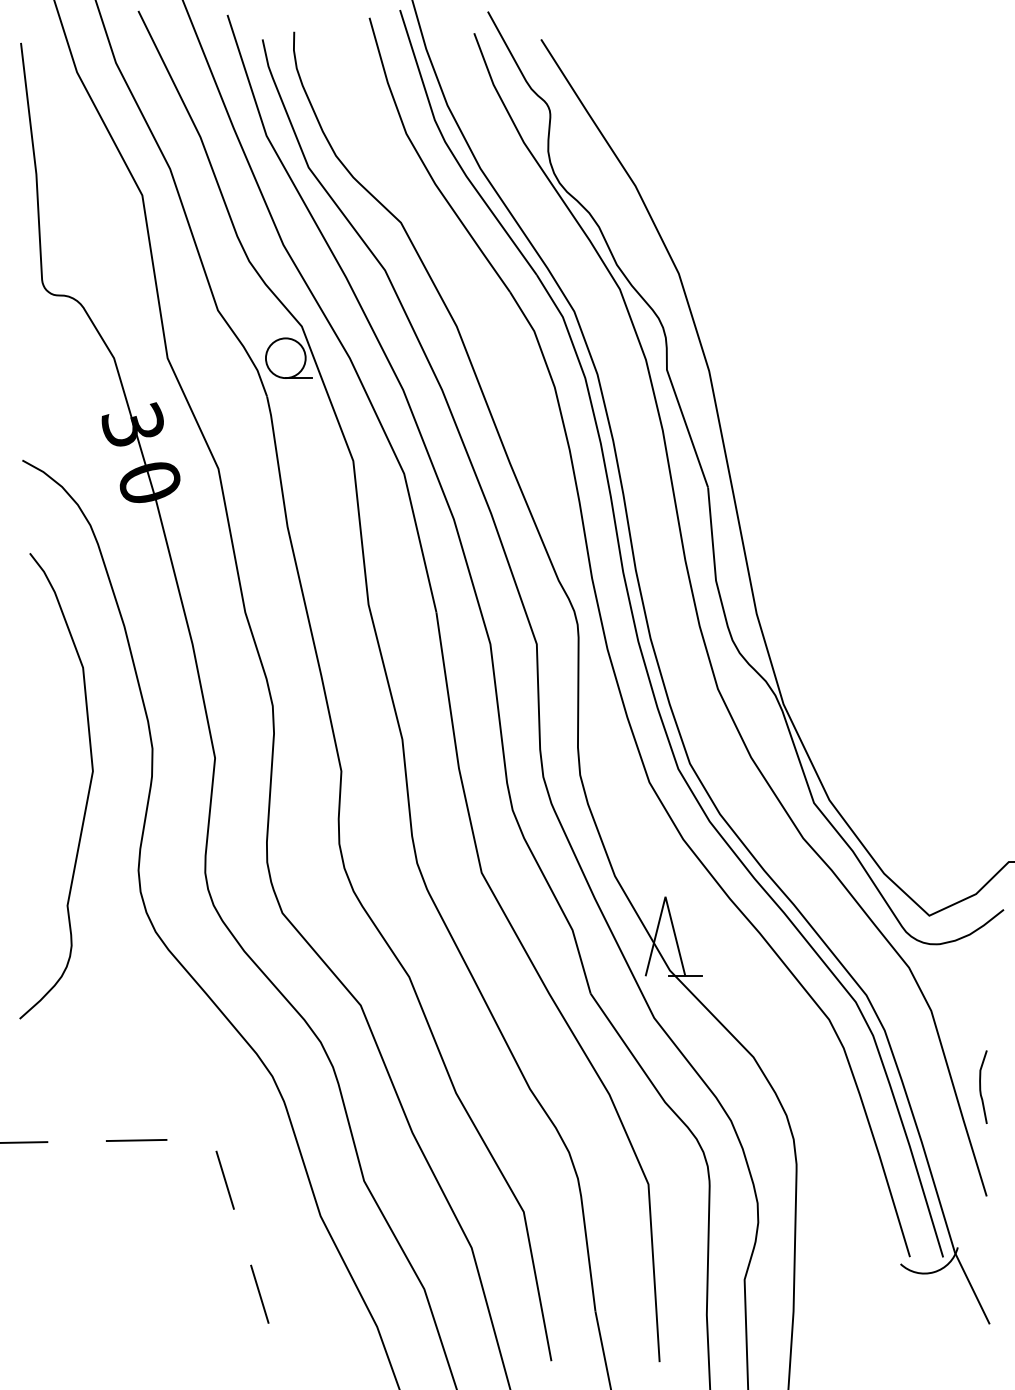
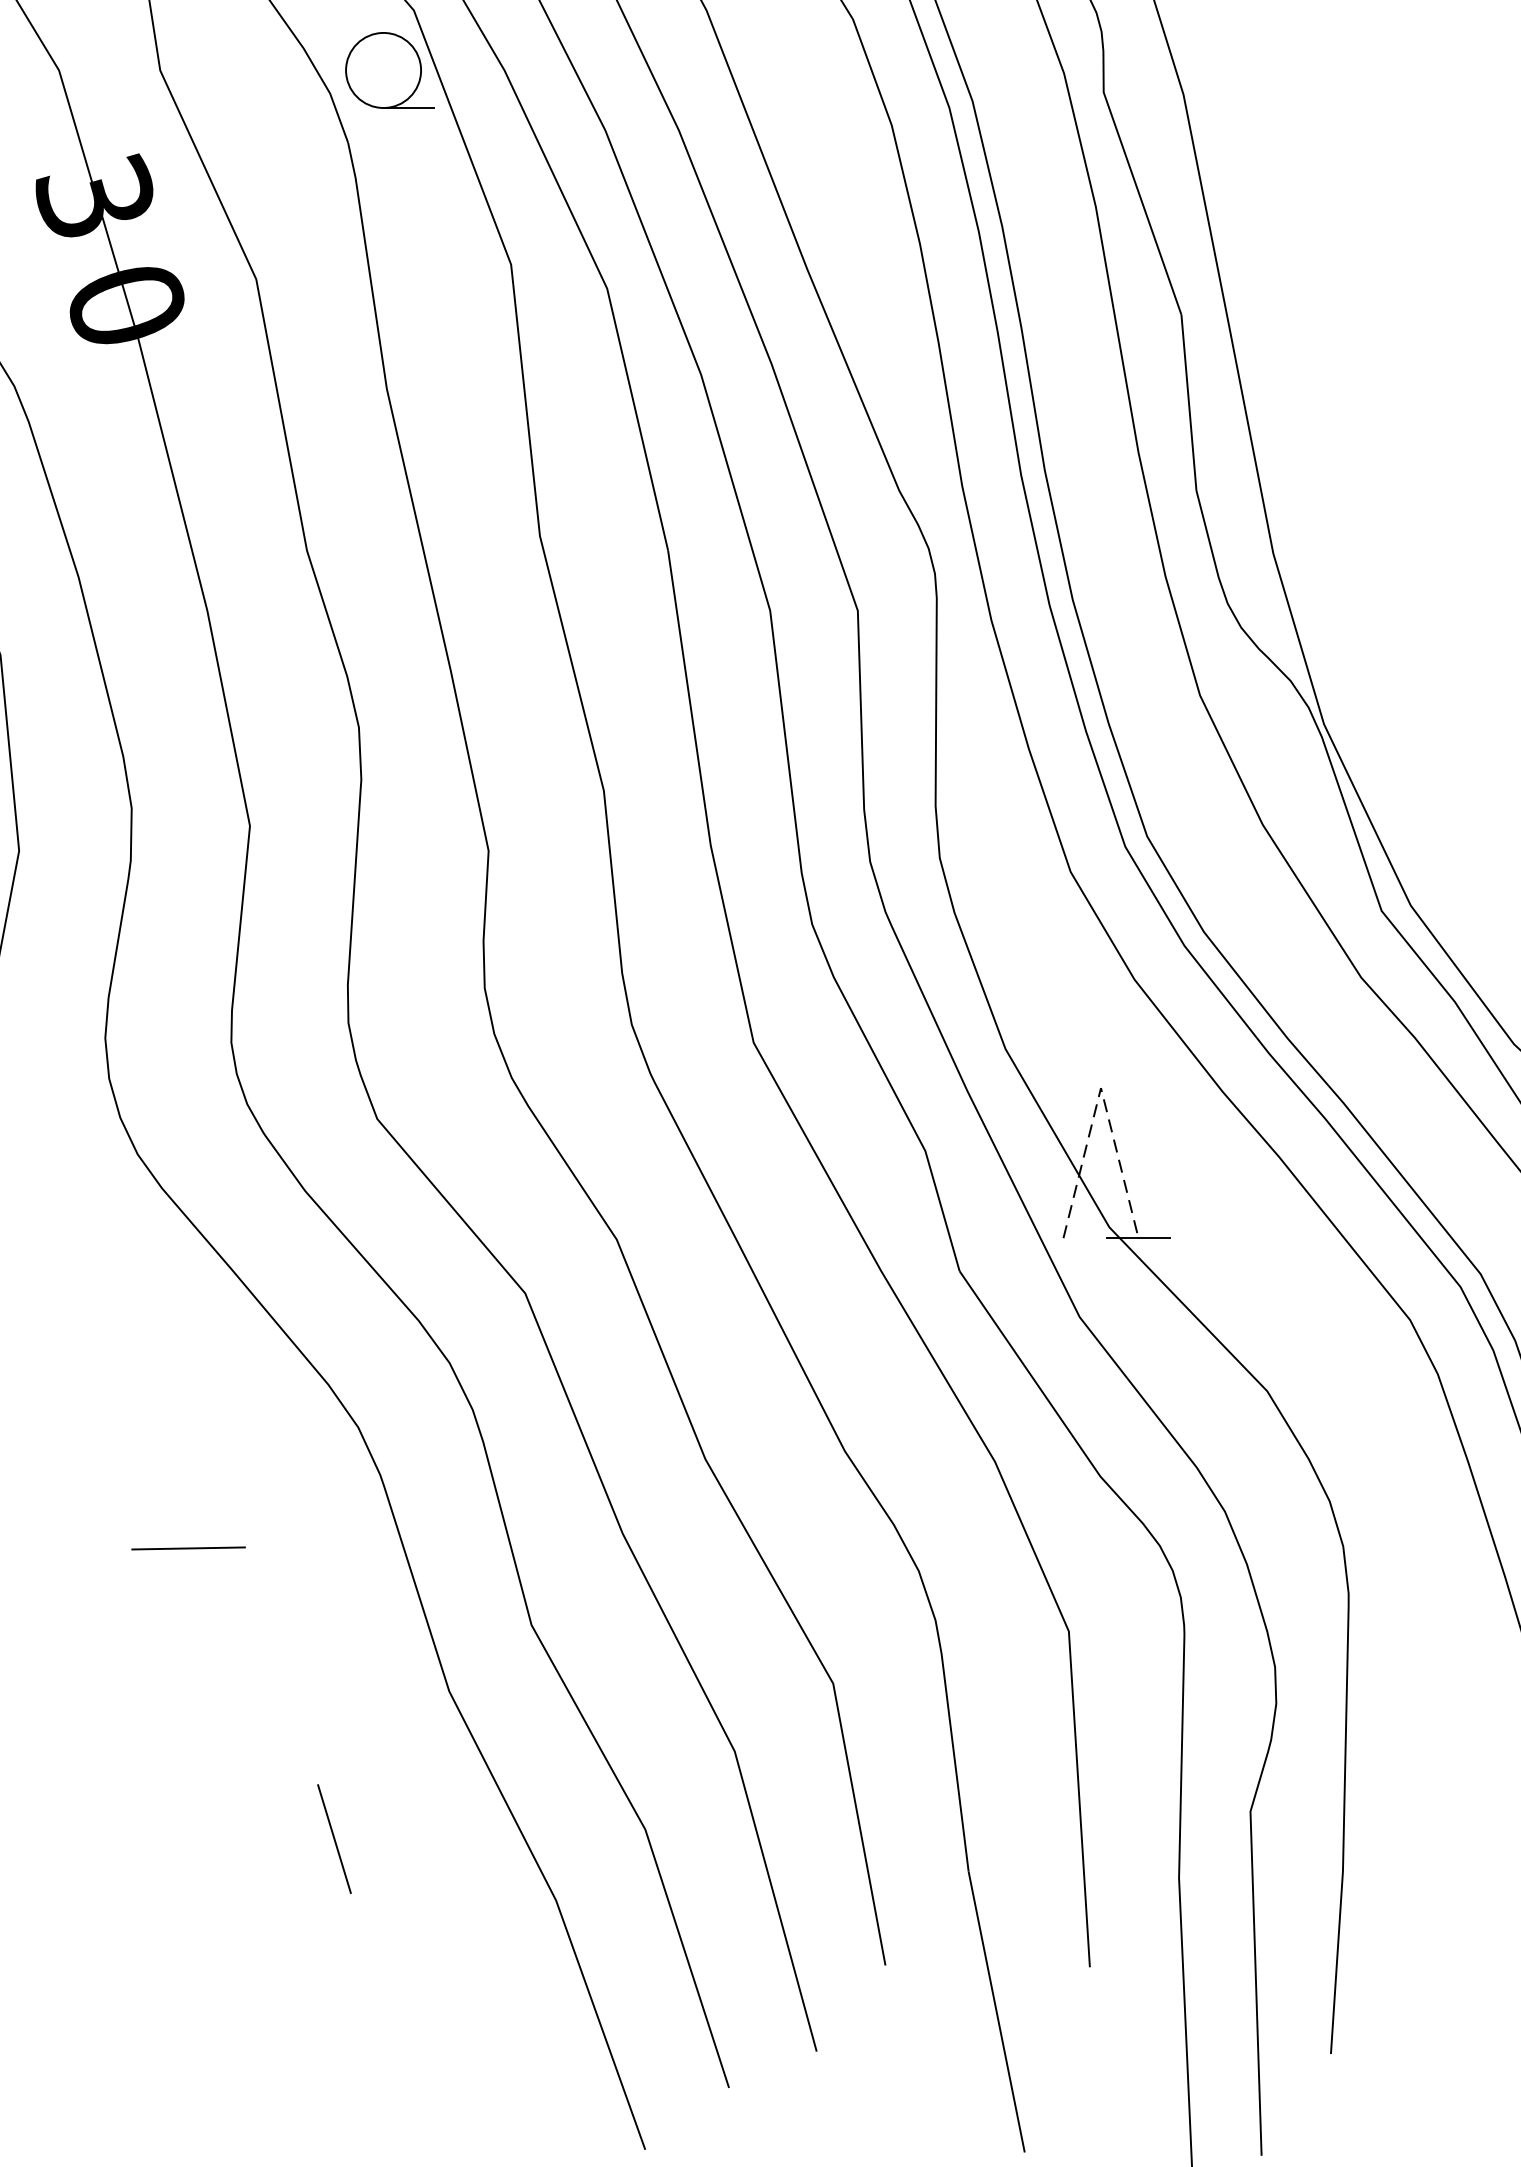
line: (665, 896) -> (1100, 1087), solid -> dashed
line: (136, 1140) -> (188, 1548), moved
line: (224, 1179) -> (267, 1622), removed

